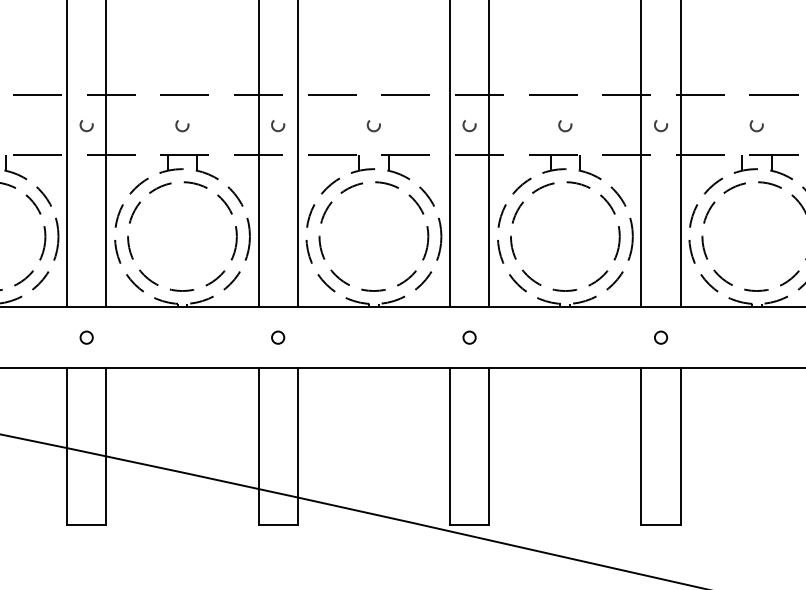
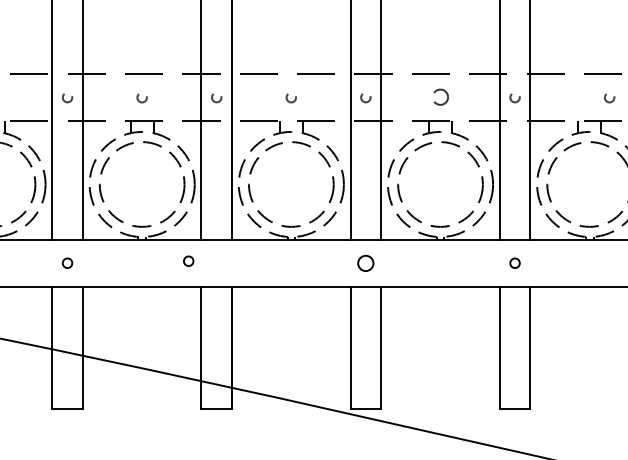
circle: (565, 126) -> (440, 98), size x1.6
circle: (756, 126) -> (609, 98), moved
circle: (277, 336) -> (188, 260), moved
circle: (469, 336) -> (365, 262), size x1.6

